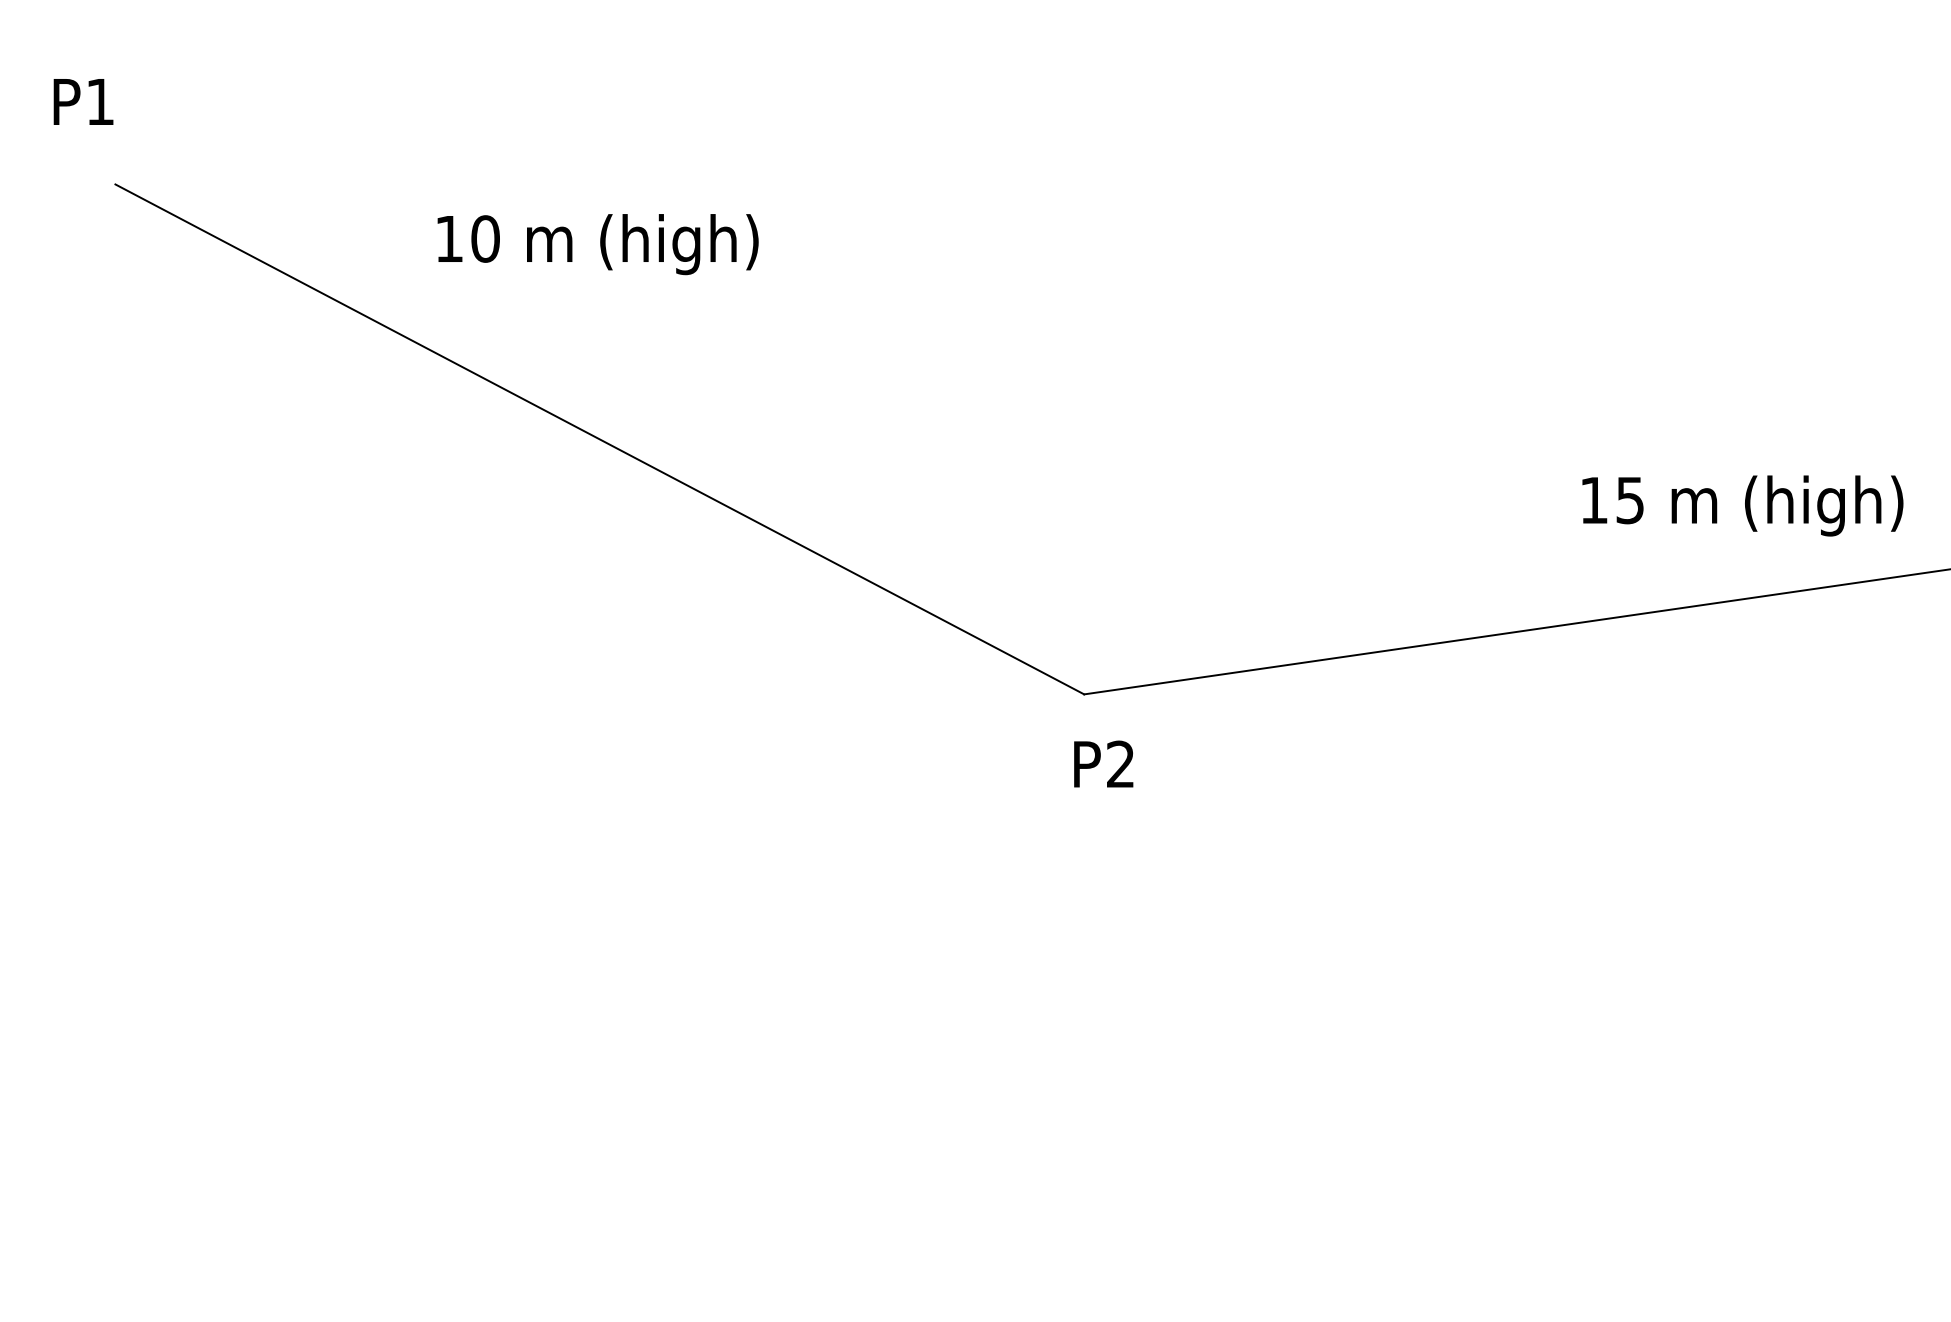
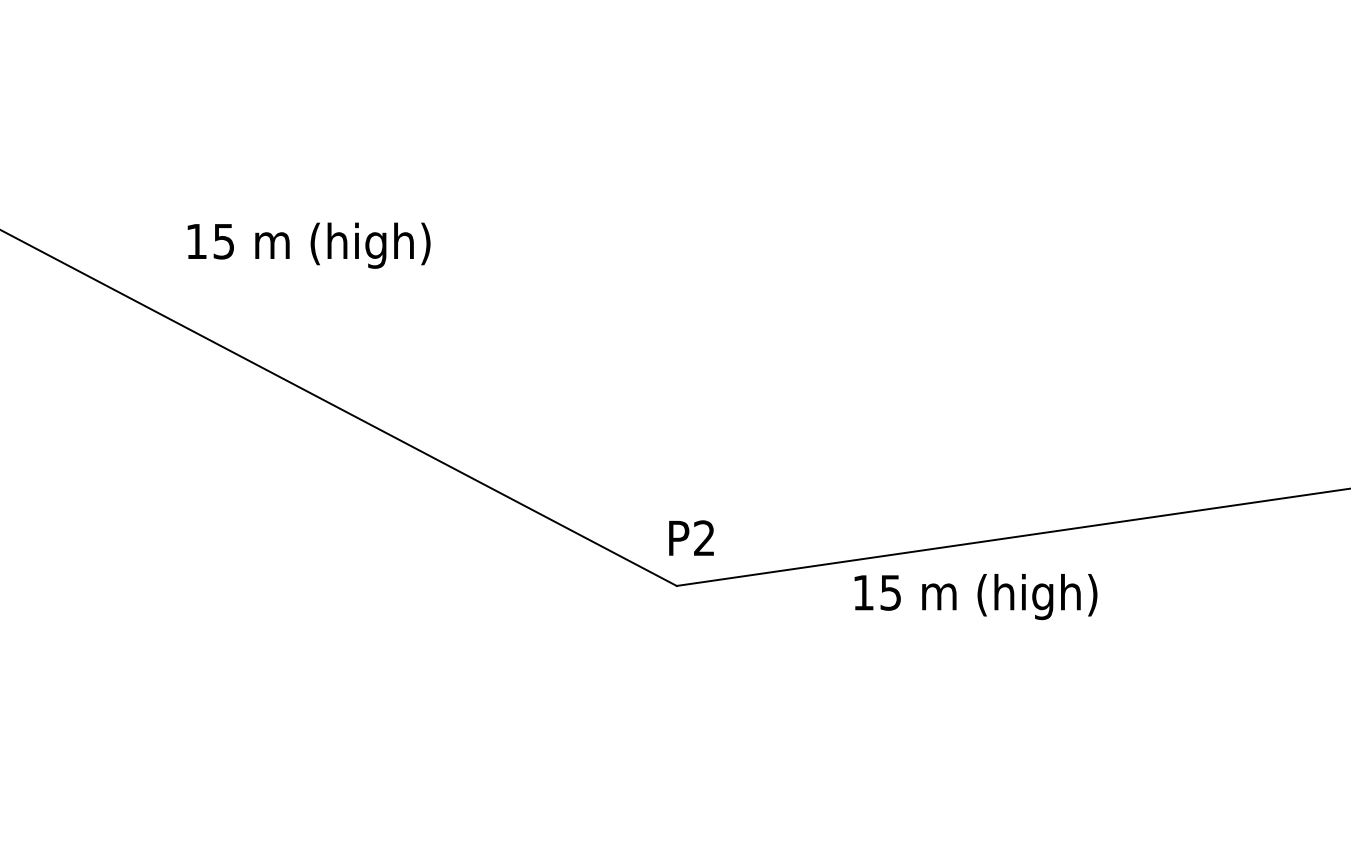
text: (485, 238) -> (223, 241), 10 -> 15
text: (1742, 505) -> (975, 596), moved
text: (1103, 763) -> (691, 537), moved

